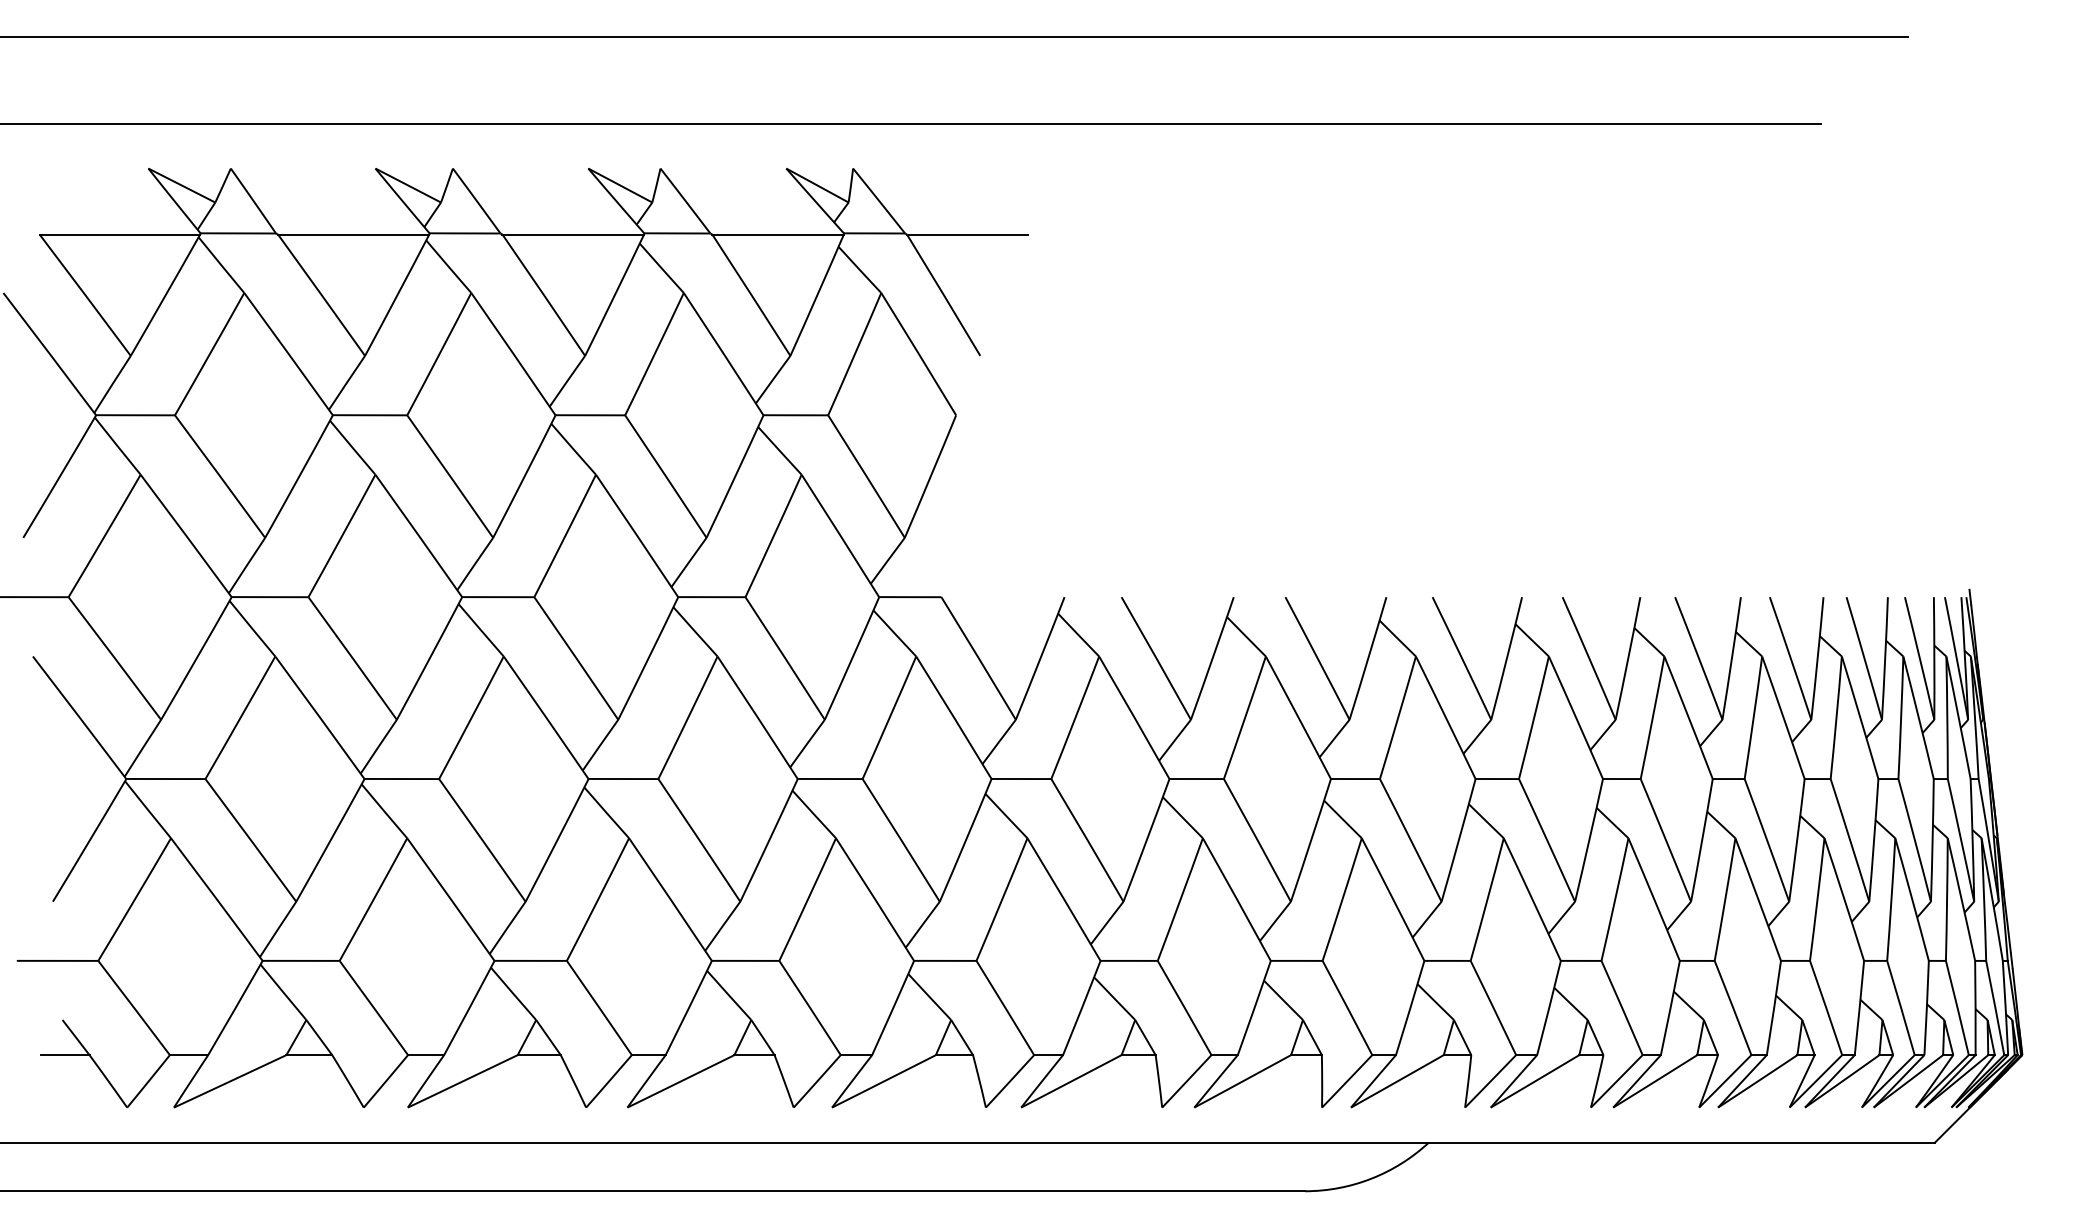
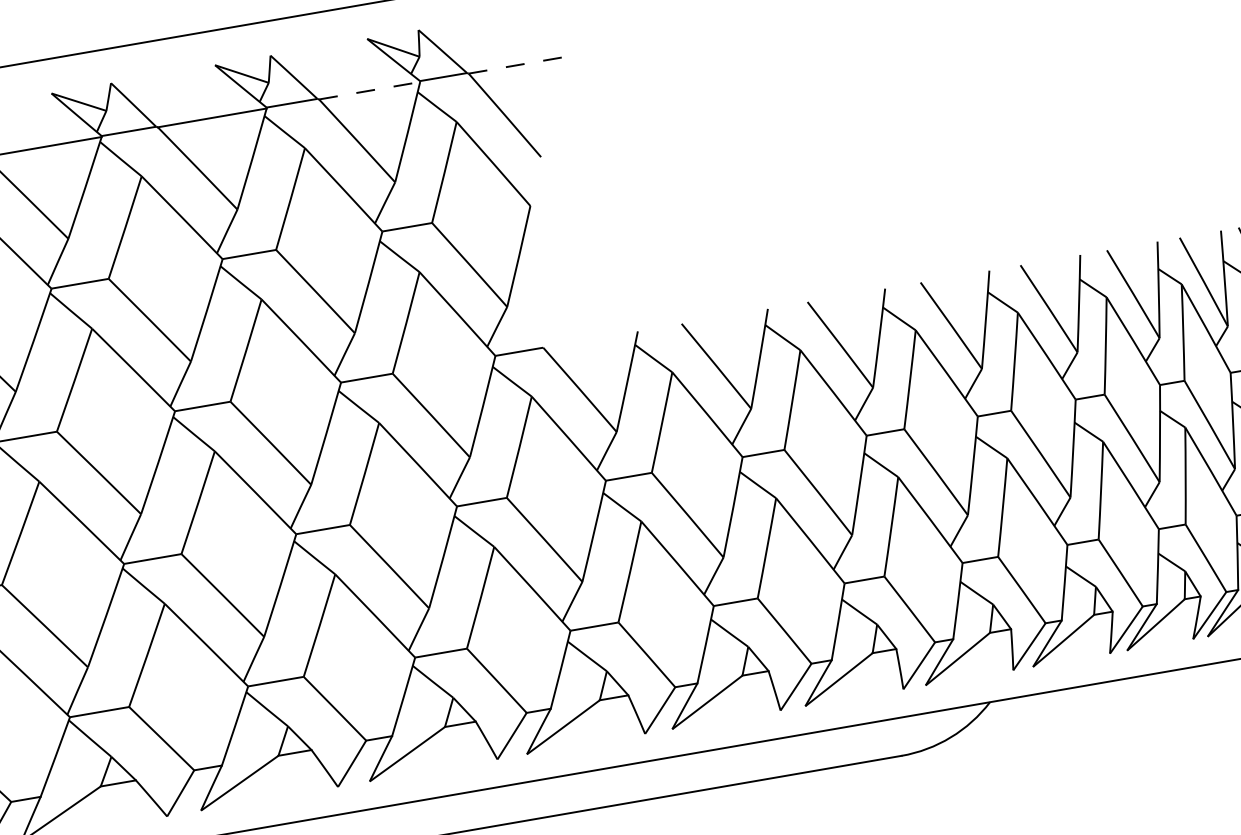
line: (778, 234) -> (369, 90), solid -> dashed
line: (967, 234) -> (515, 65), solid -> dashed

